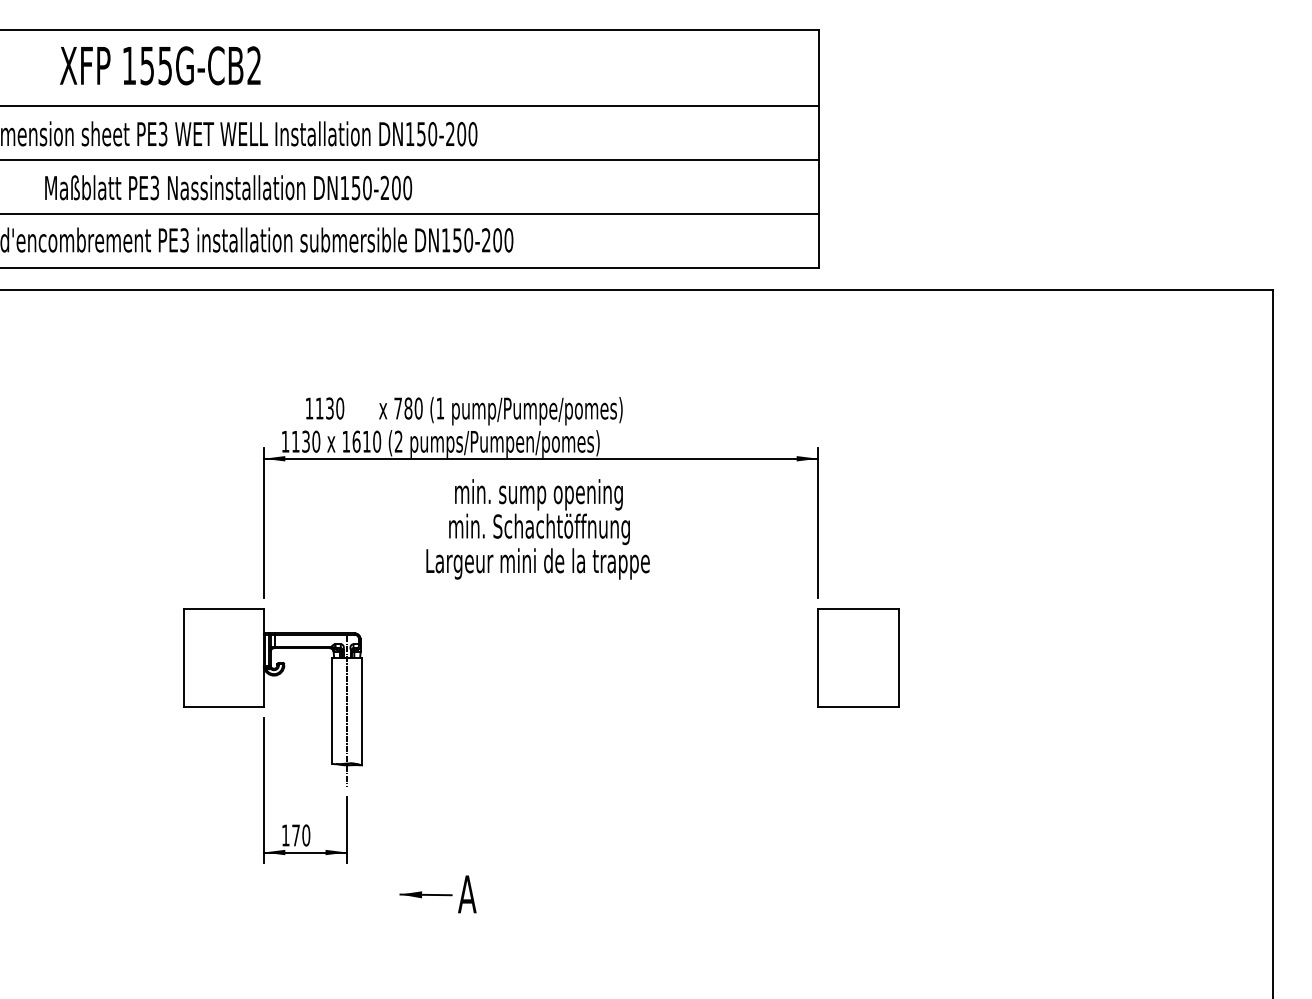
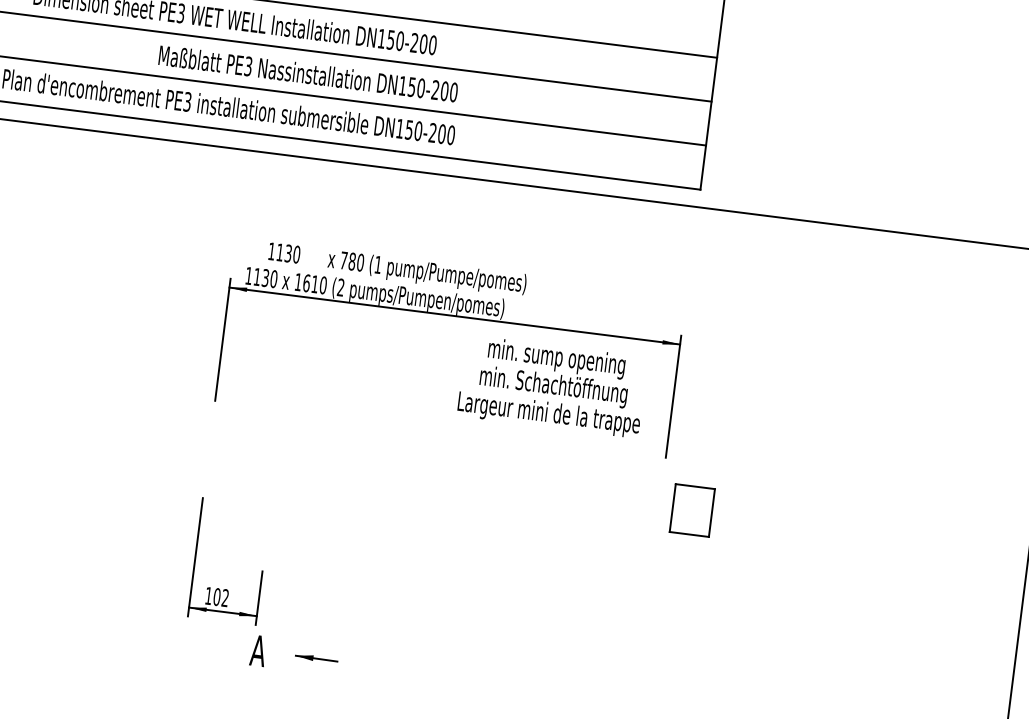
text: (228, 187) -> (308, 73), moved
text: (537, 529) -> (551, 386), moved
part: (858, 657) -> (692, 510), size x0.6
part: (264, 697) -> (205, 481), removed
text: (301, 835) -> (221, 597), 170 -> 102
text: (467, 894) -> (258, 651), moved

